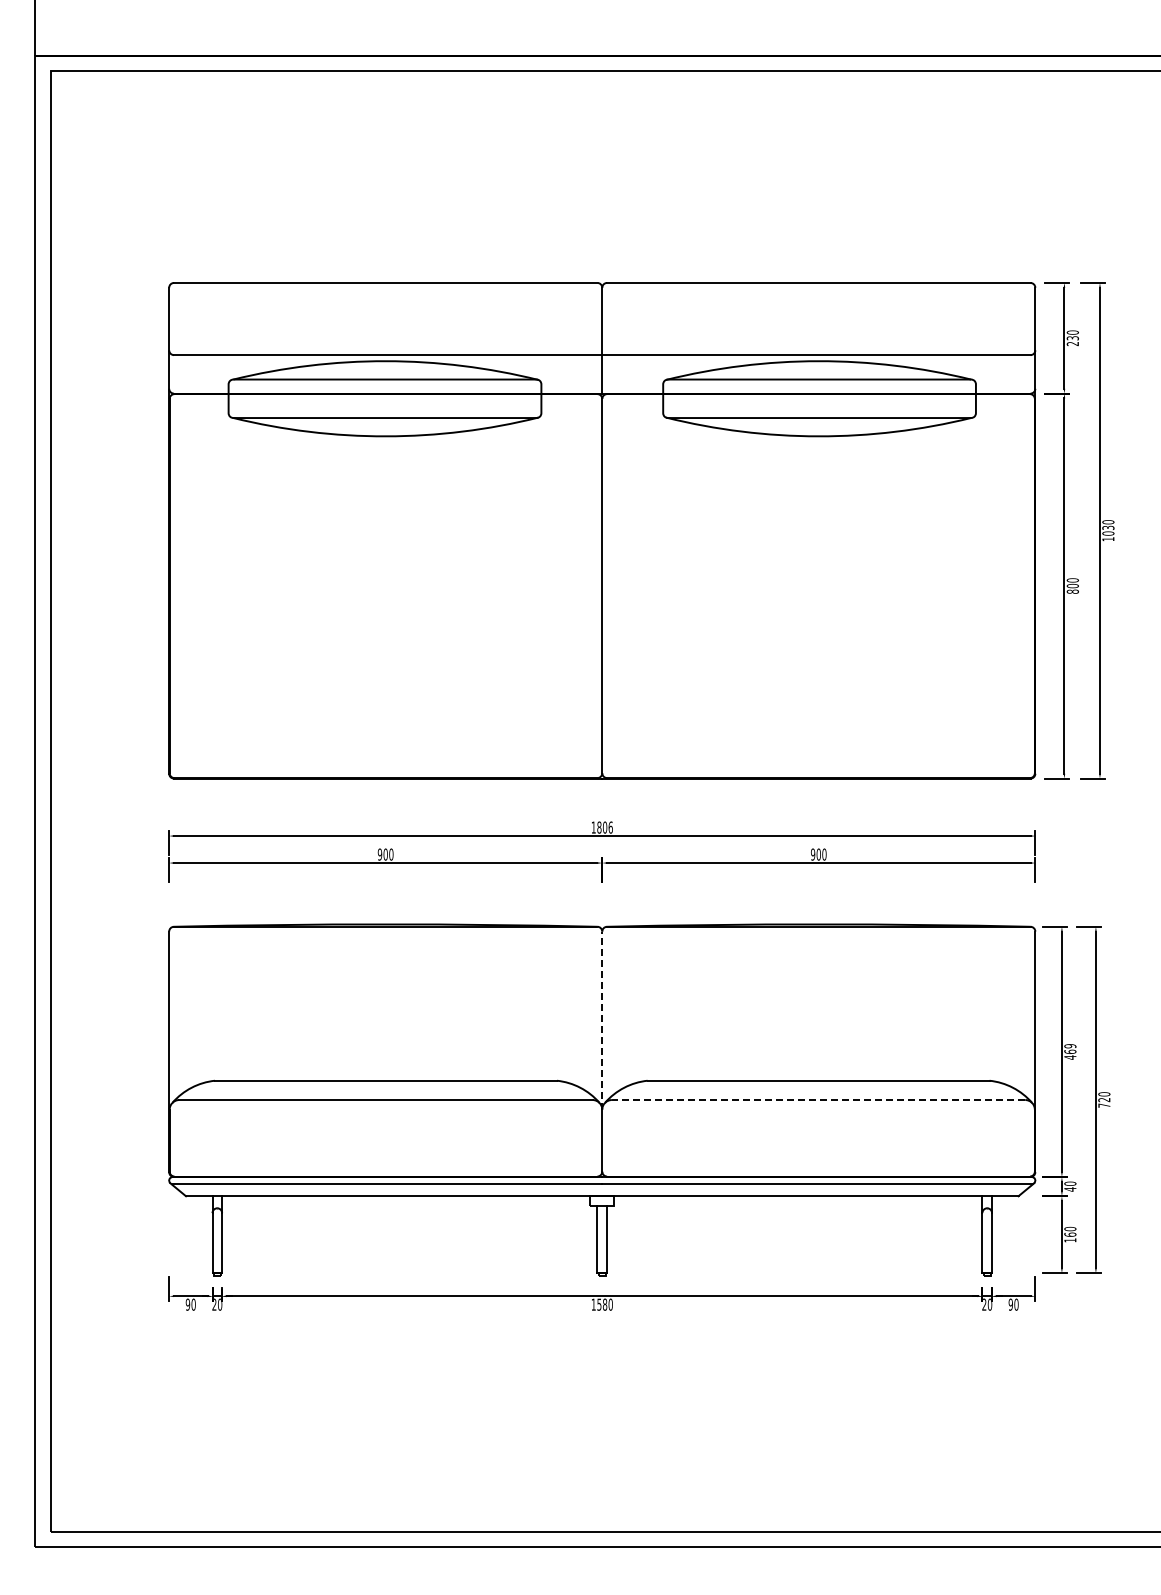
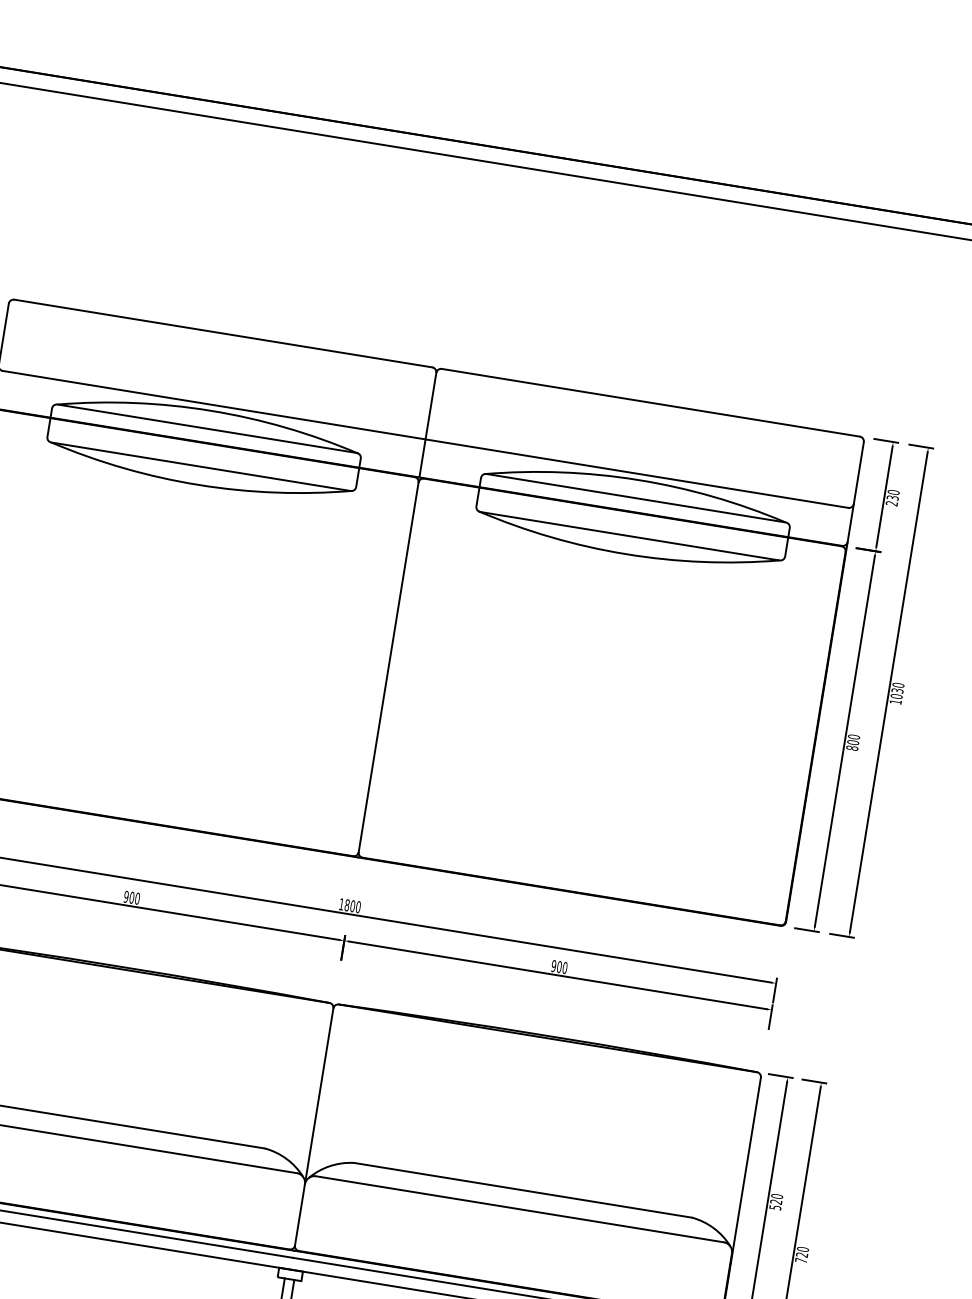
text: (610, 827) -> (358, 907), 1806 -> 1800
line: (602, 1020) -> (319, 1096), dashed -> solid
text: (1070, 1051) -> (776, 1201), 469 -> 520
line: (818, 1100) -> (519, 1209), dashed -> solid

